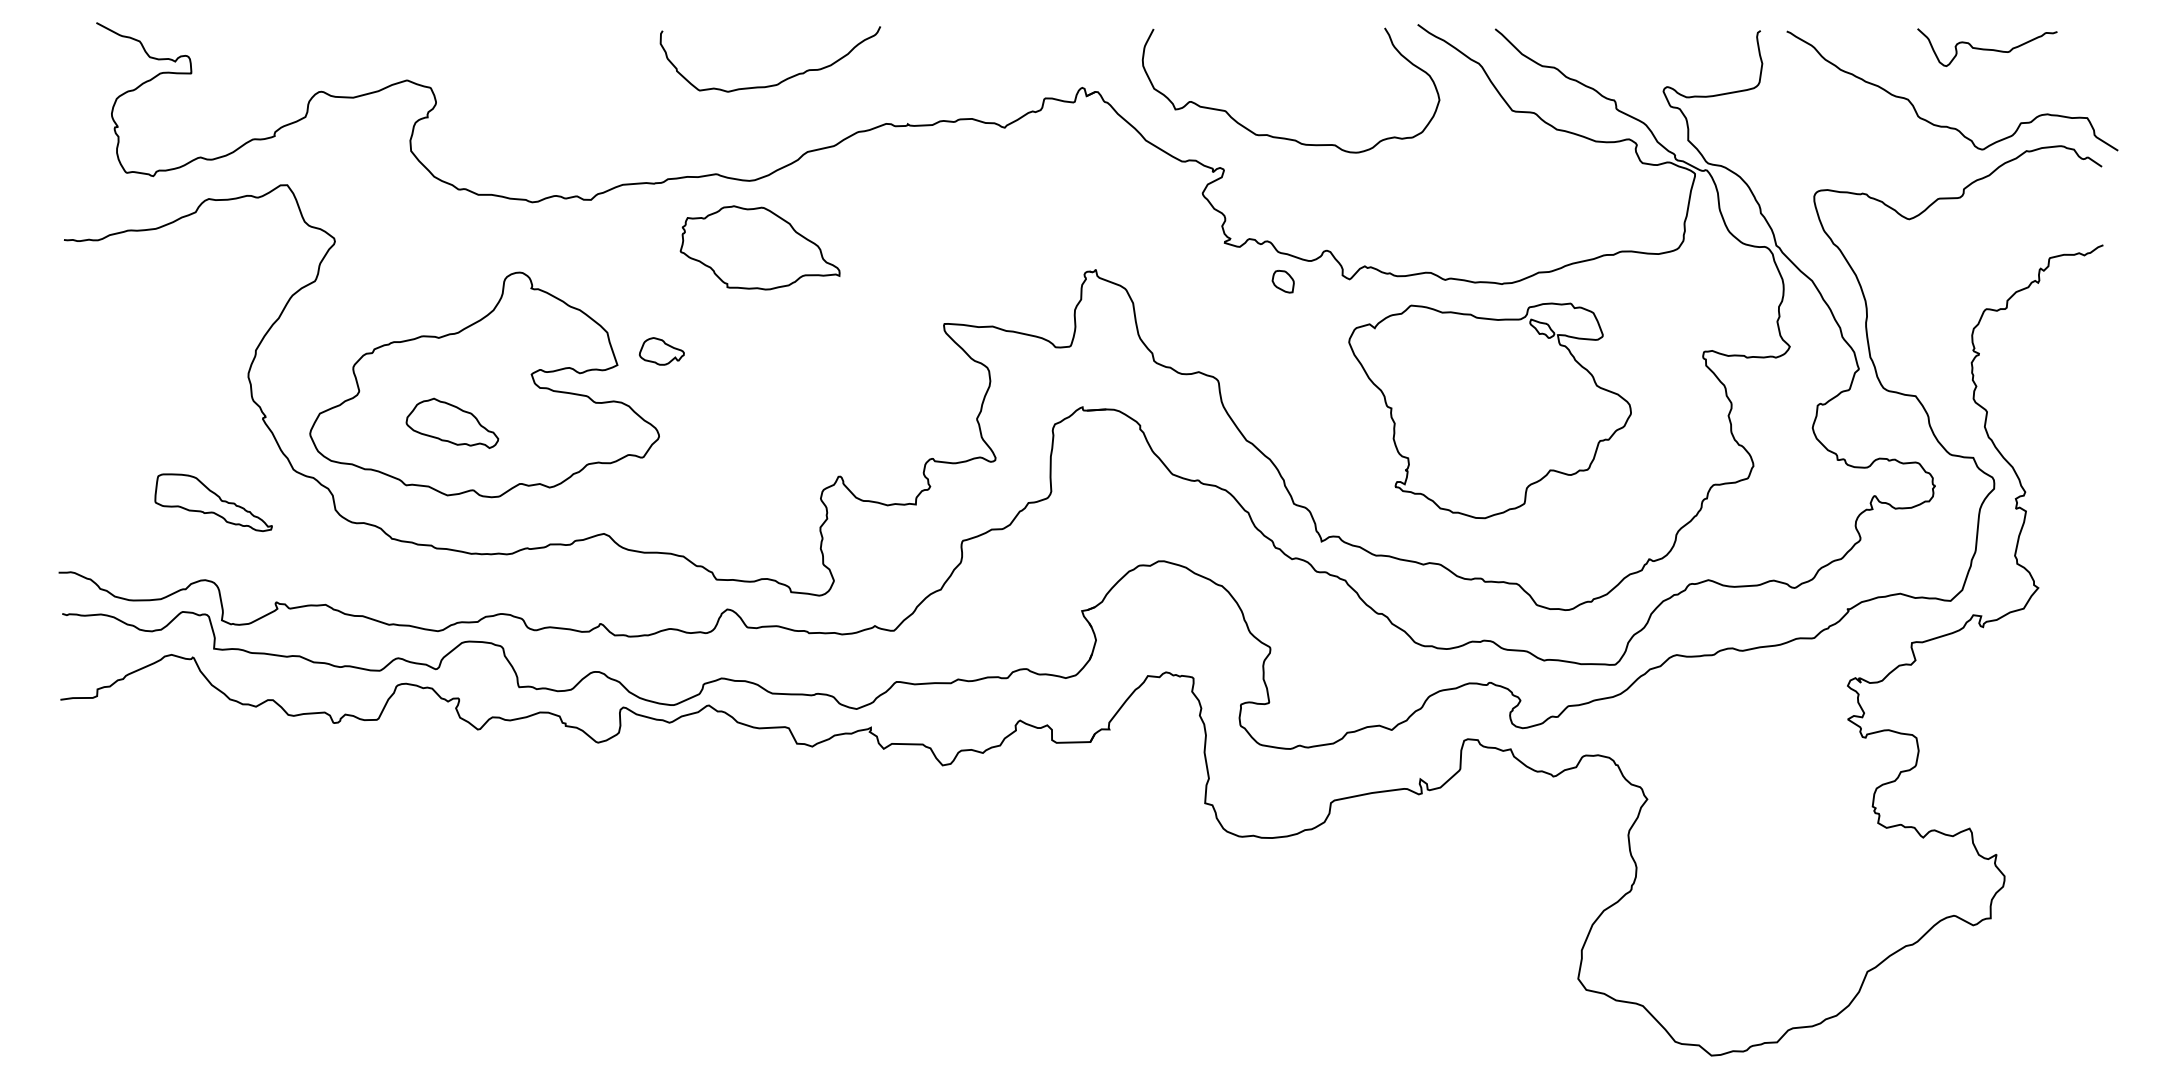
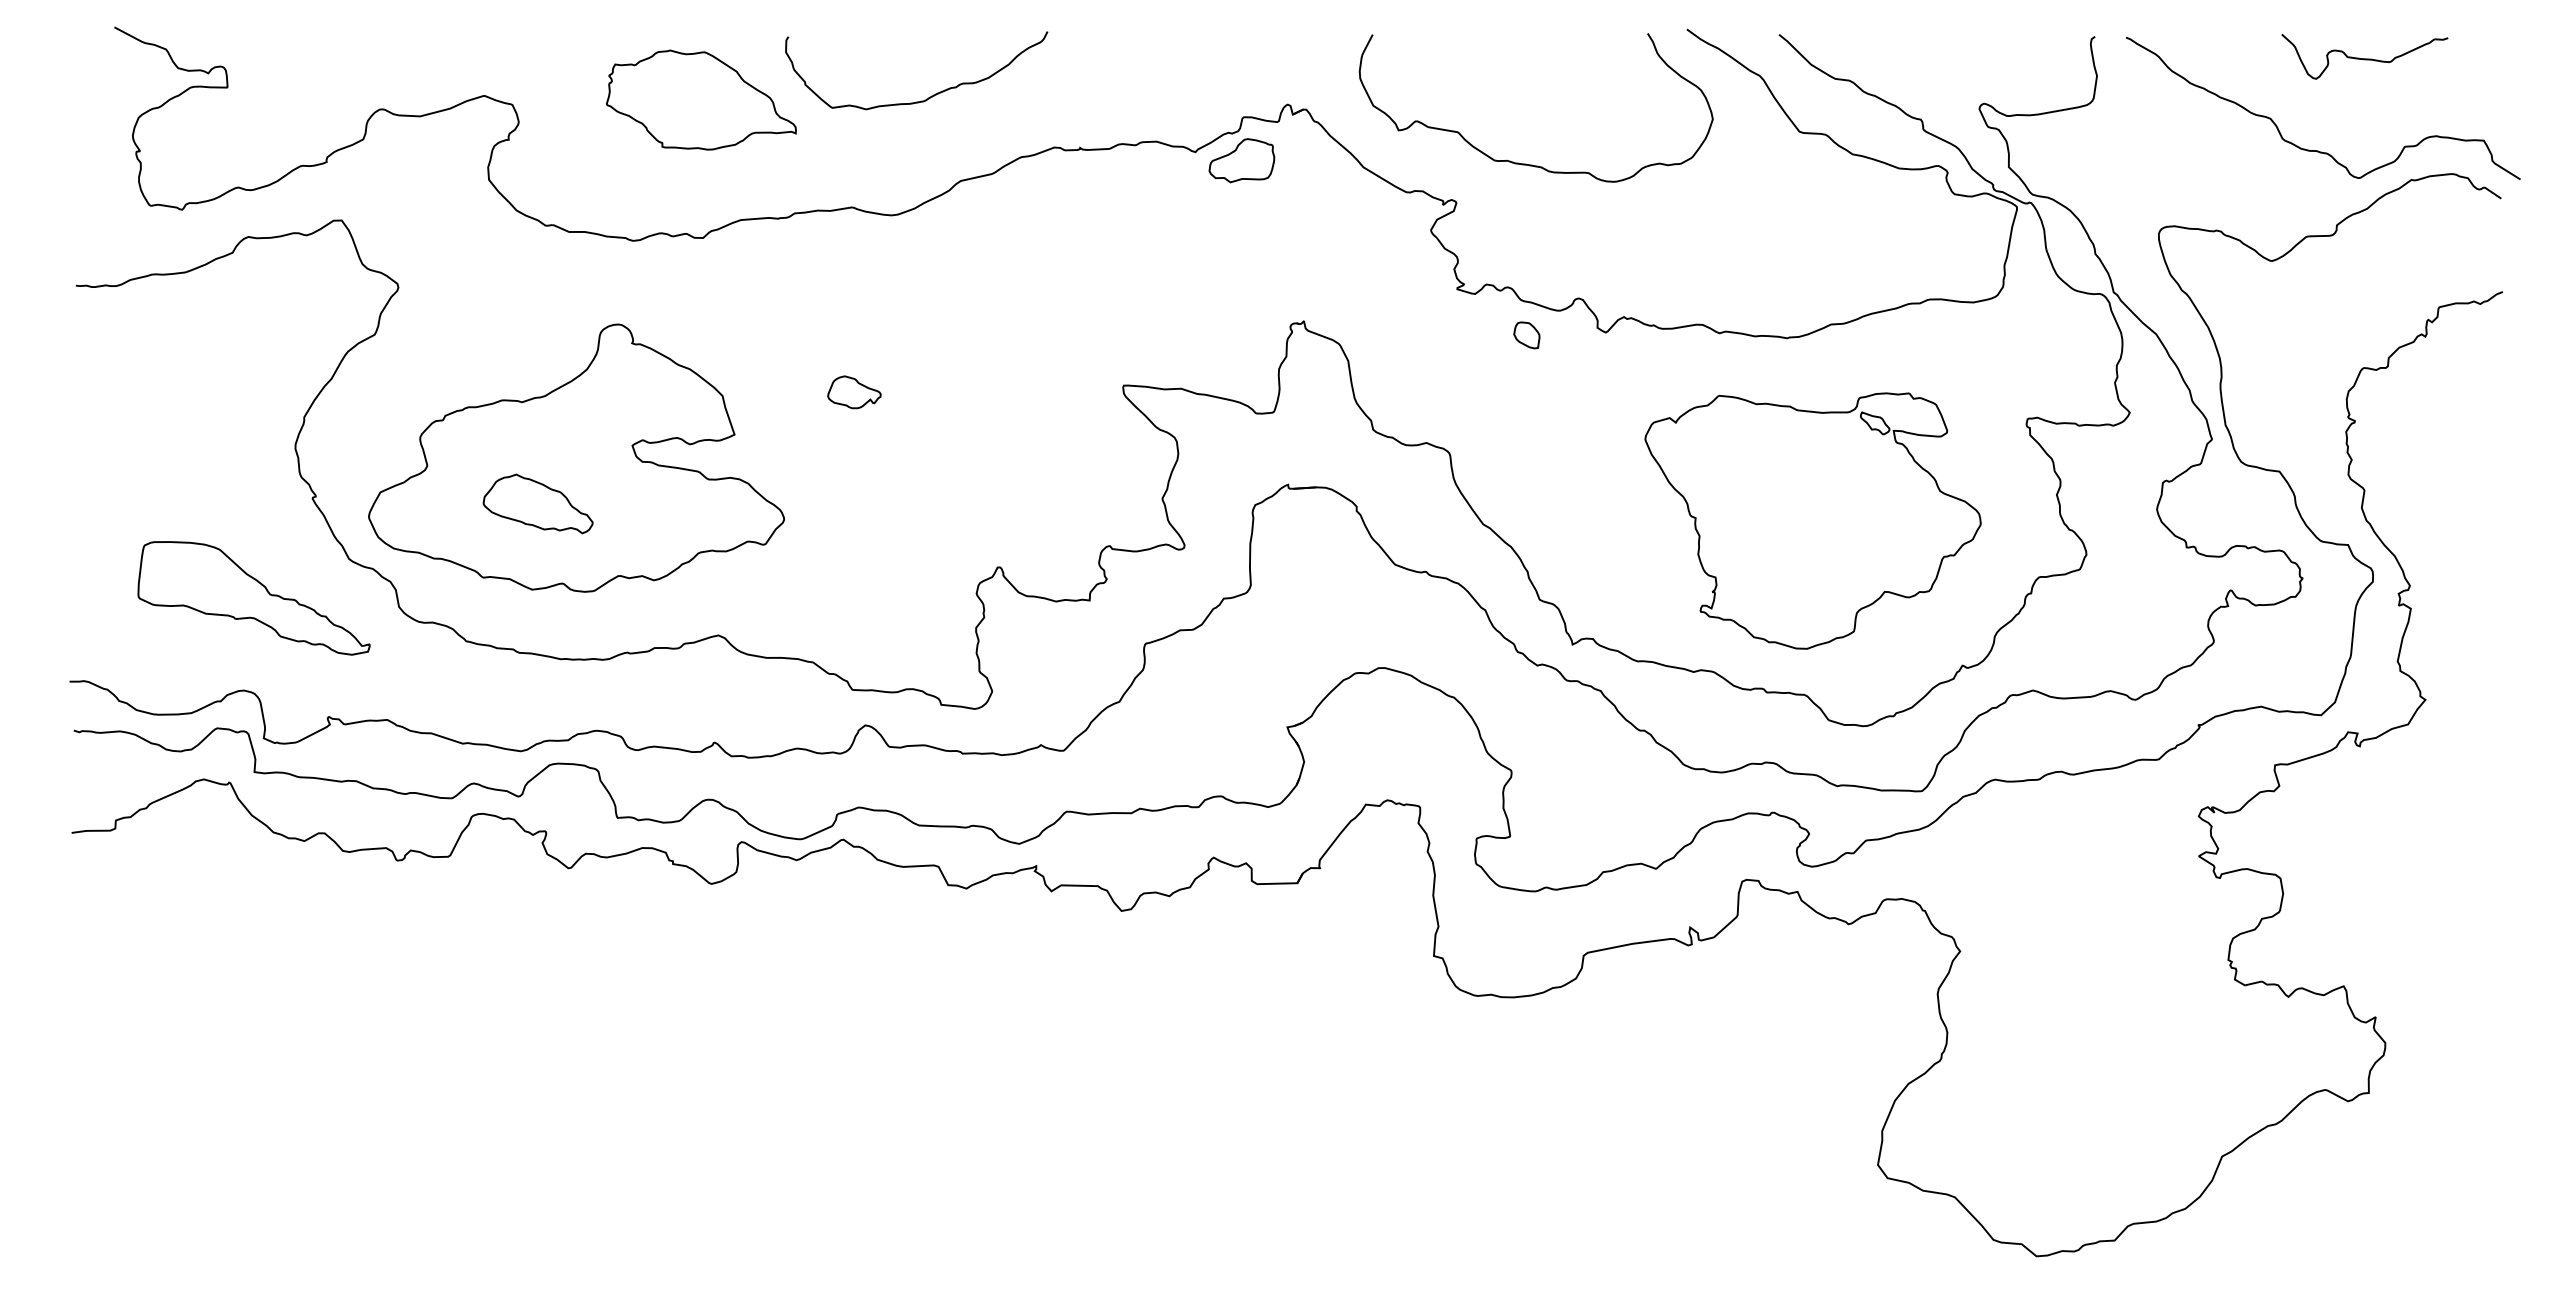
part: (1043, 134) -> (1241, 160), added
part: (760, 247) -> (701, 99), moved
part: (661, 351) -> (854, 392), moved
part: (1489, 410) -> (1812, 520), moved
part: (213, 502) -> (253, 598), size x1.67

